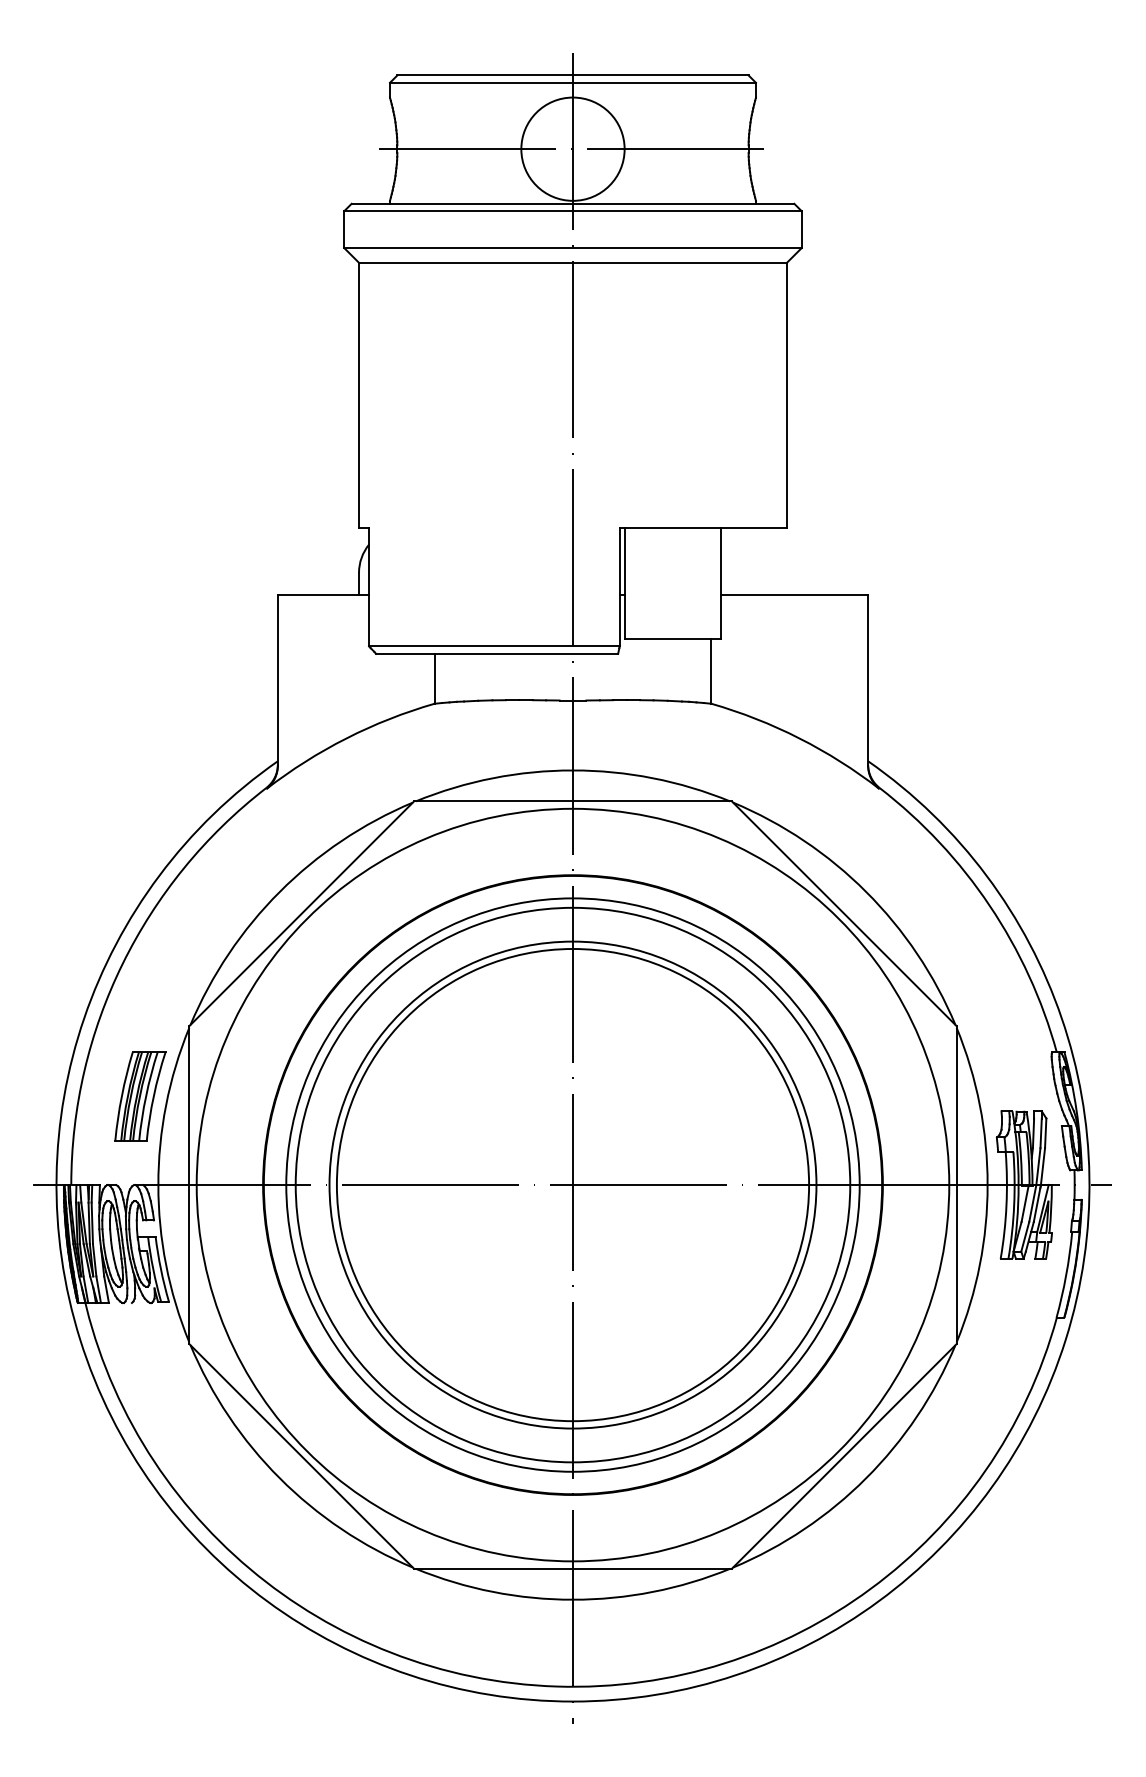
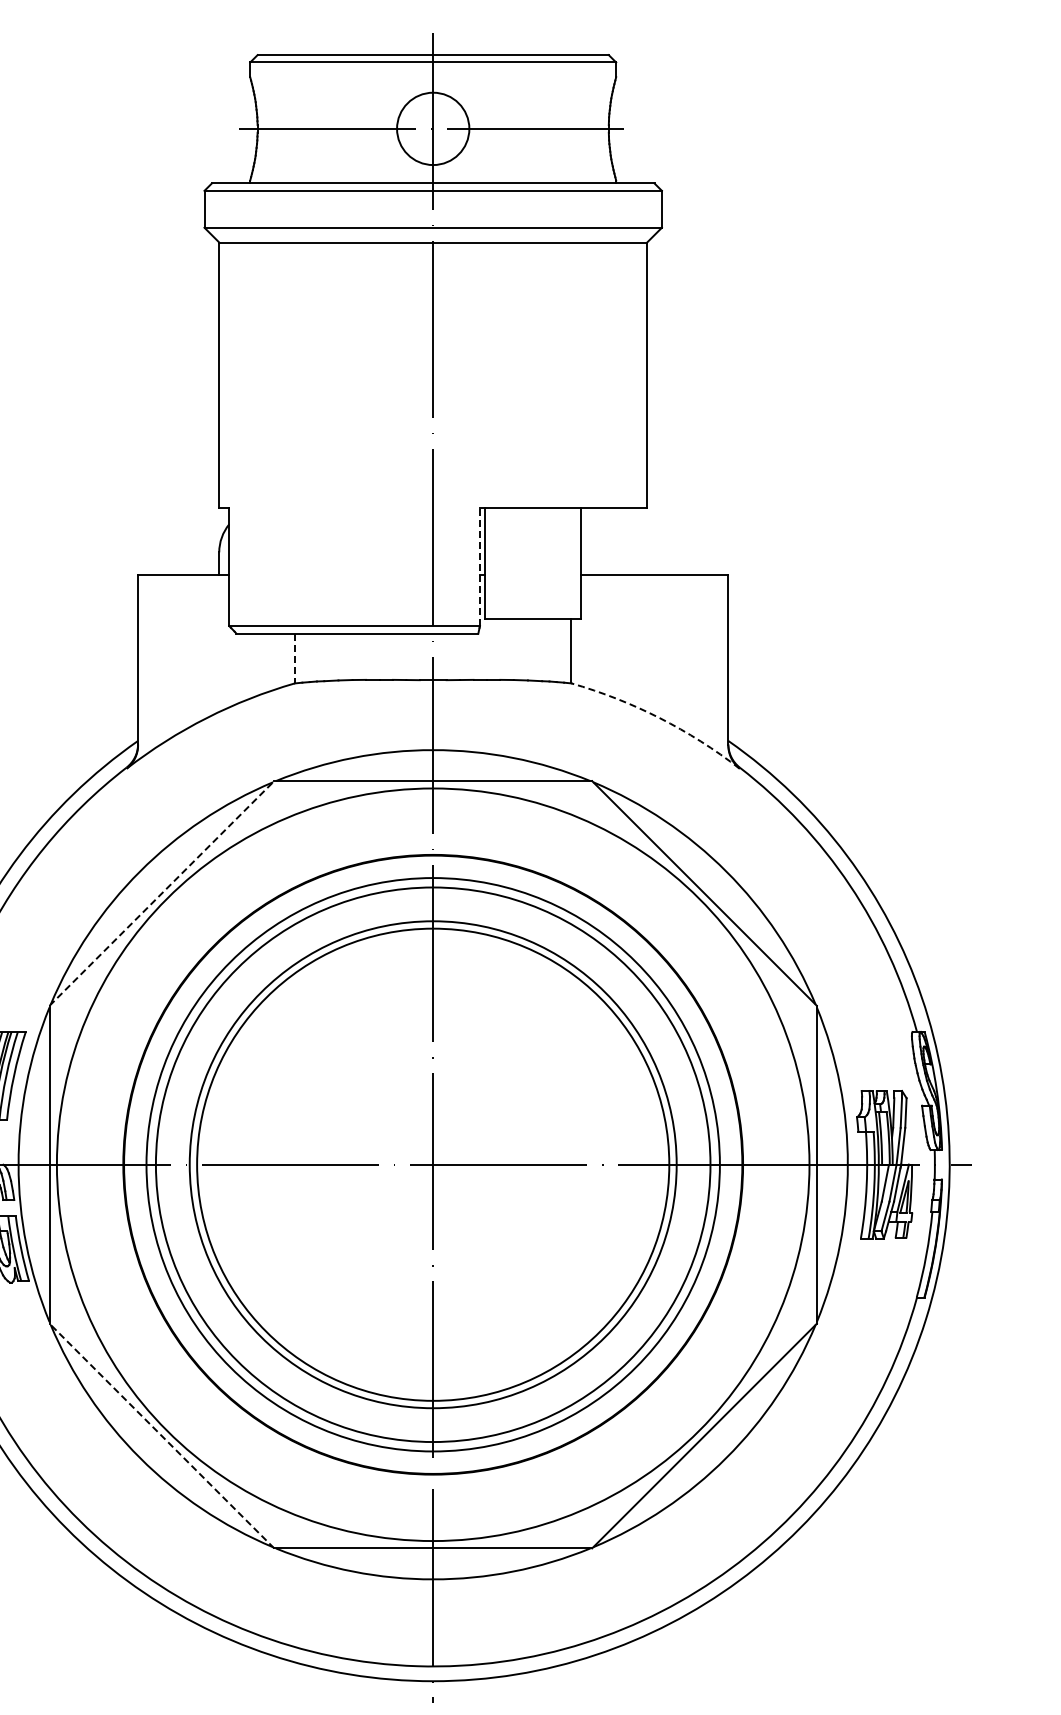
circle: (572, 148) -> (432, 128), size x0.7
line: (619, 586) -> (479, 566), solid -> dashed
line: (434, 678) -> (294, 658), solid -> dashed
arc: (799, 738) -> (659, 718), solid -> dashed
line: (301, 913) -> (161, 893), solid -> dashed
line: (301, 1456) -> (161, 1436), solid -> dashed

